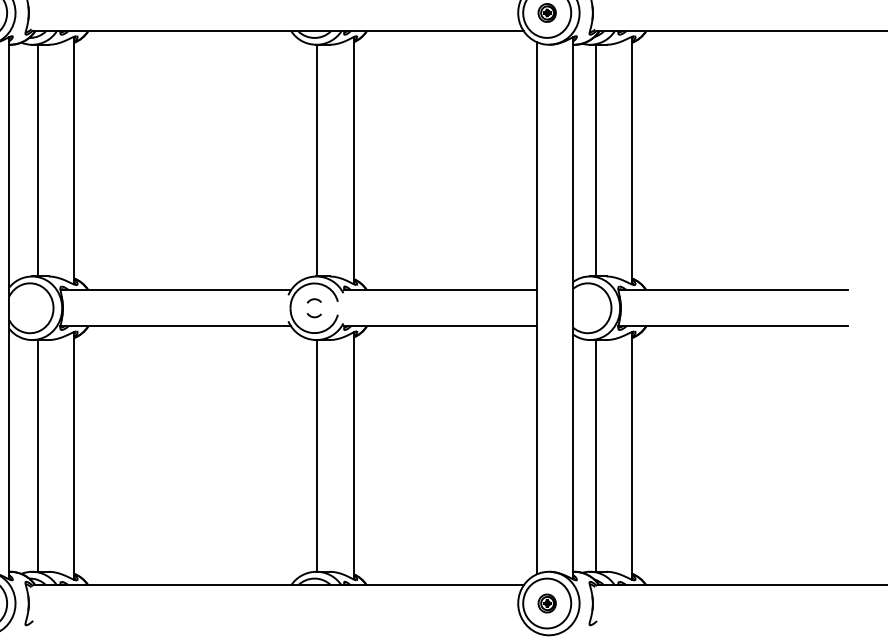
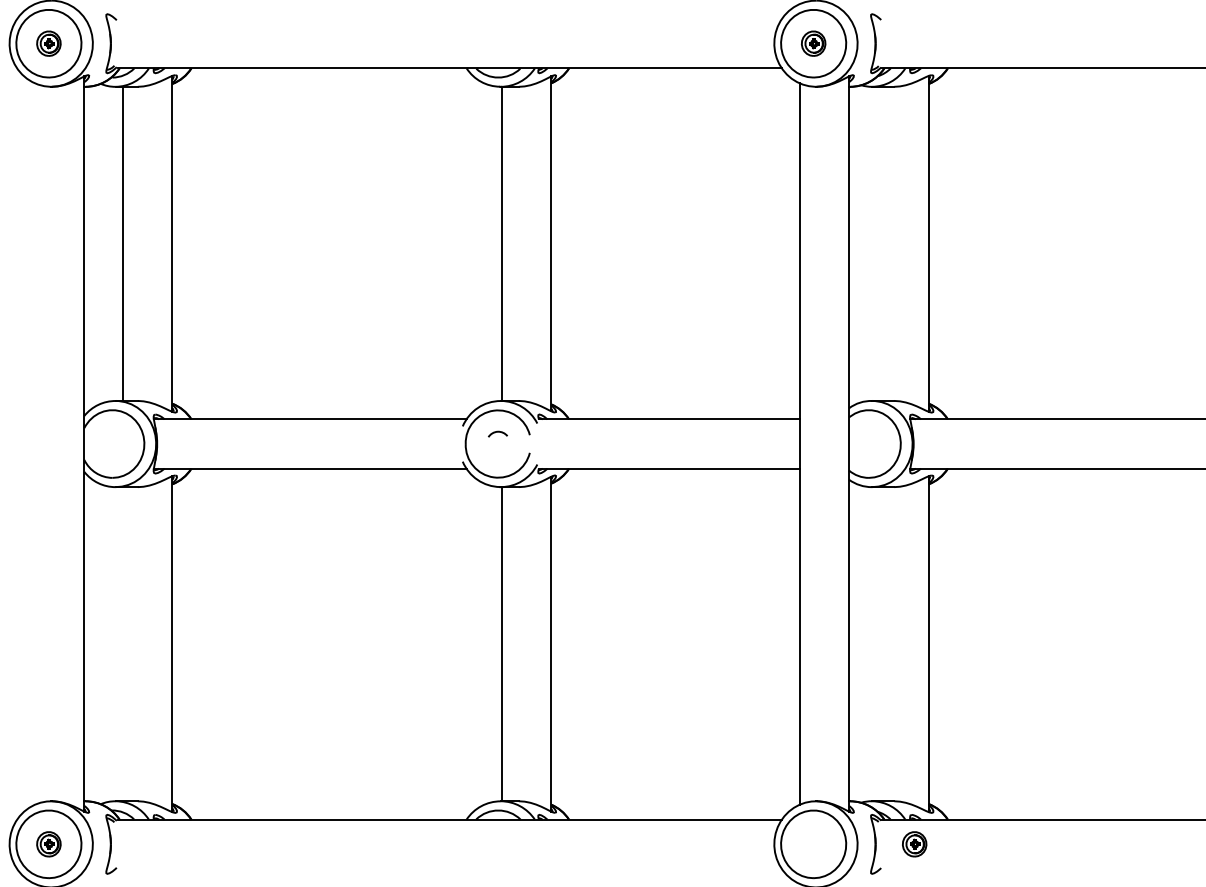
line: (595, 160) -> (879, 243), removed
arc: (314, 316) -> (497, 455), removed
line: (37, 456) -> (122, 644), removed
line: (595, 456) -> (879, 644), removed
part: (547, 603) -> (914, 844), moved

